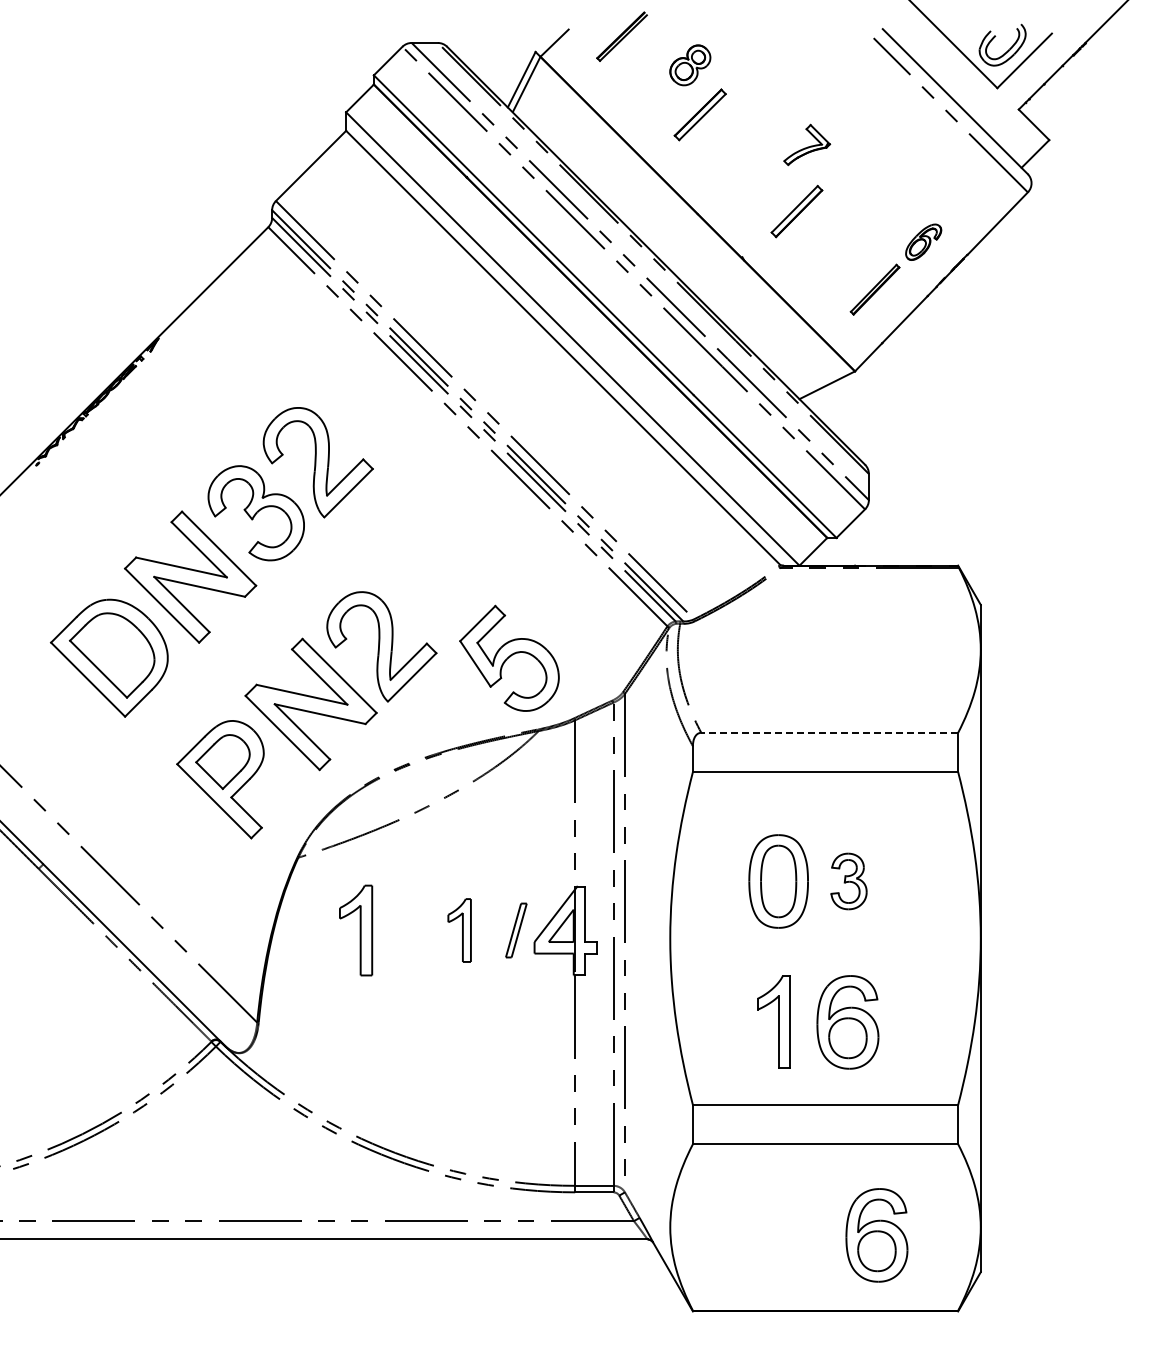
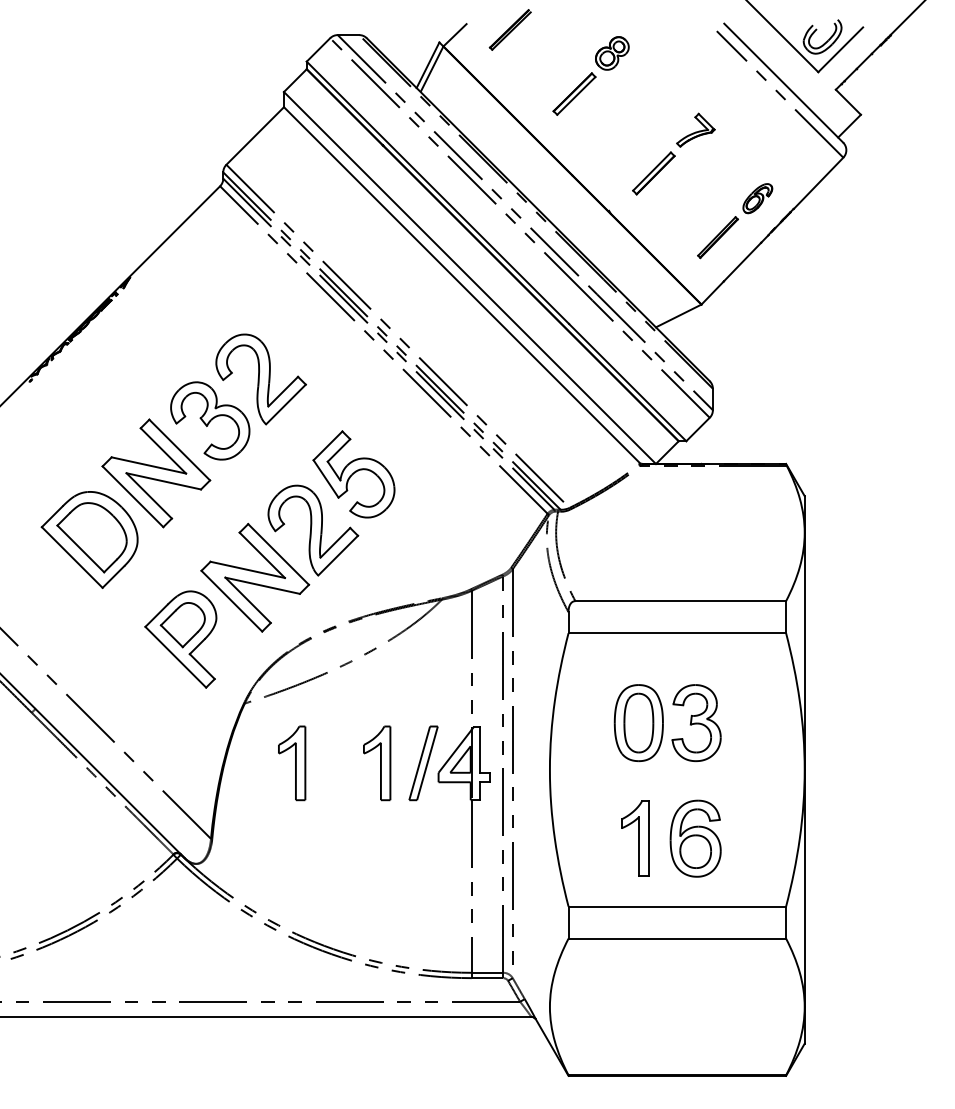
part: (690, 65) -> (612, 53), moved
part: (807, 144) -> (696, 129), moved
part: (509, 657) -> (354, 473), moved
line: (829, 732) -> (680, 600), dashed -> solid
part: (848, 881) -> (696, 723), size x1.67
part: (459, 930) -> (376, 763), size x1.43
part: (516, 930) -> (423, 763), size x1.67
part: (876, 1235) -> (719, 1013), removed

